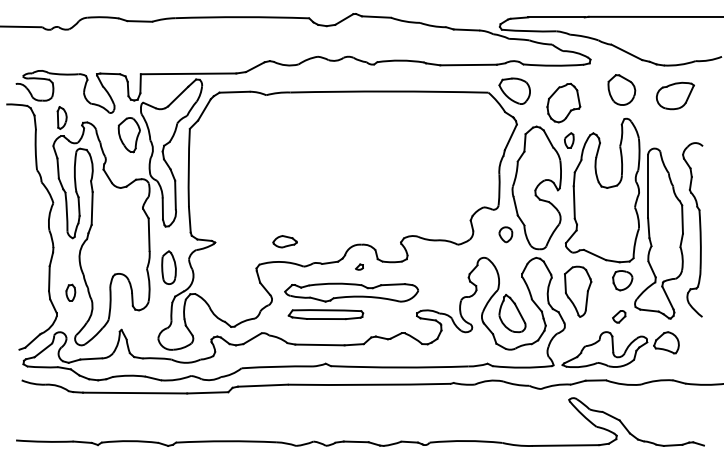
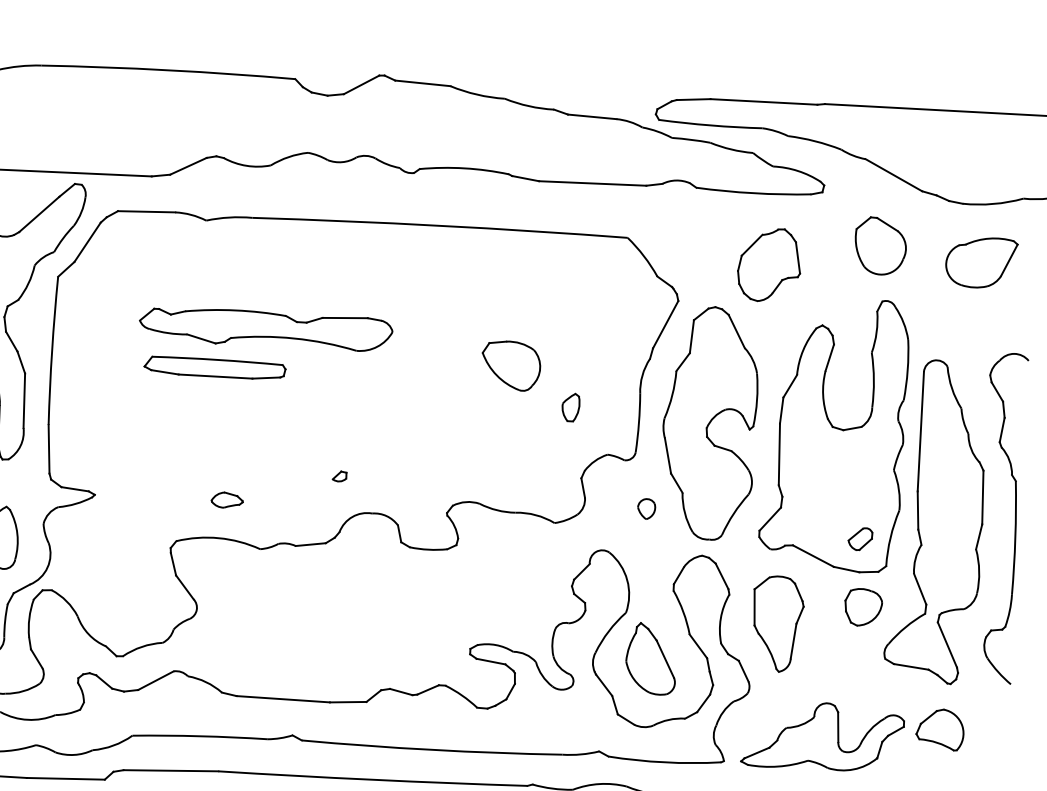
part: (514, 90) -> (510, 364), moved
part: (569, 140) -> (571, 407), moved
part: (505, 234) -> (645, 508), size x0.7
part: (284, 241) -> (226, 499), size x0.7
part: (359, 266) -> (339, 475), moved
part: (351, 301) -> (264, 345), moved
part: (619, 316) -> (860, 538), moved

